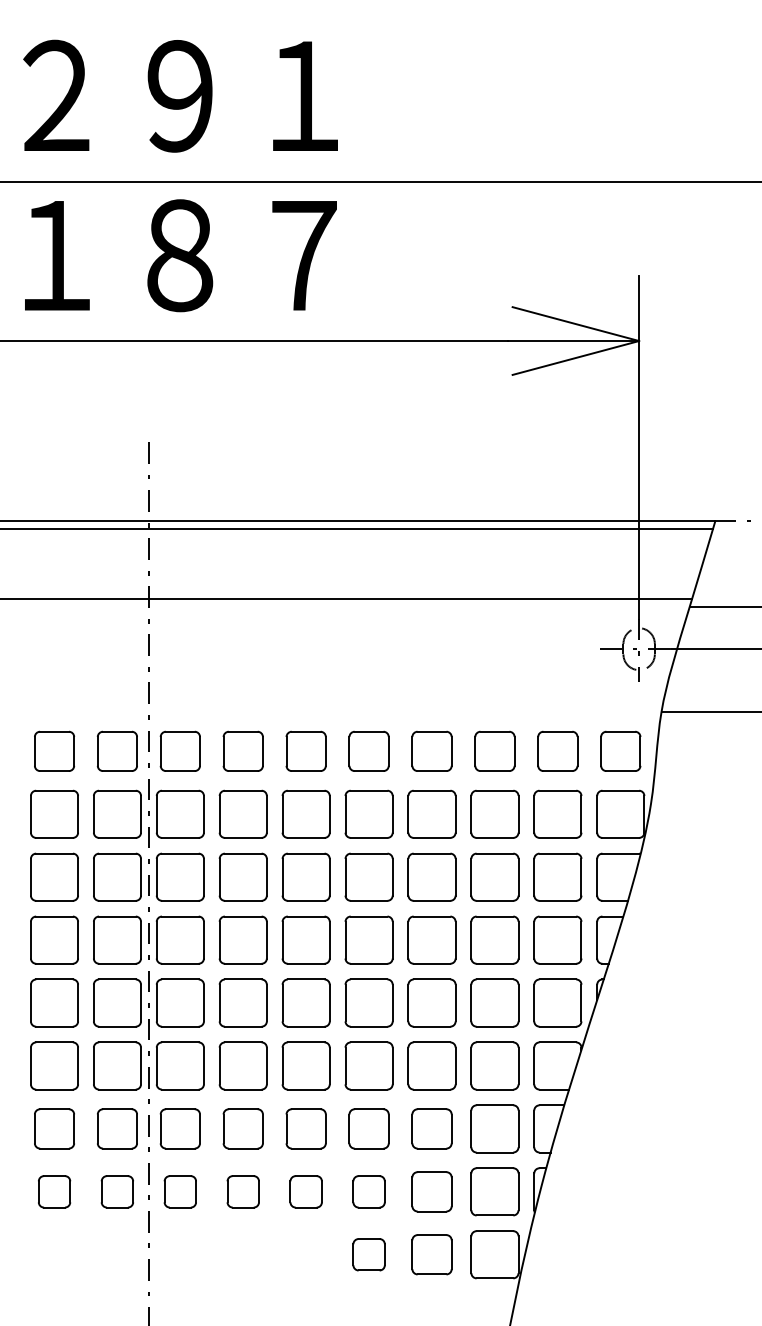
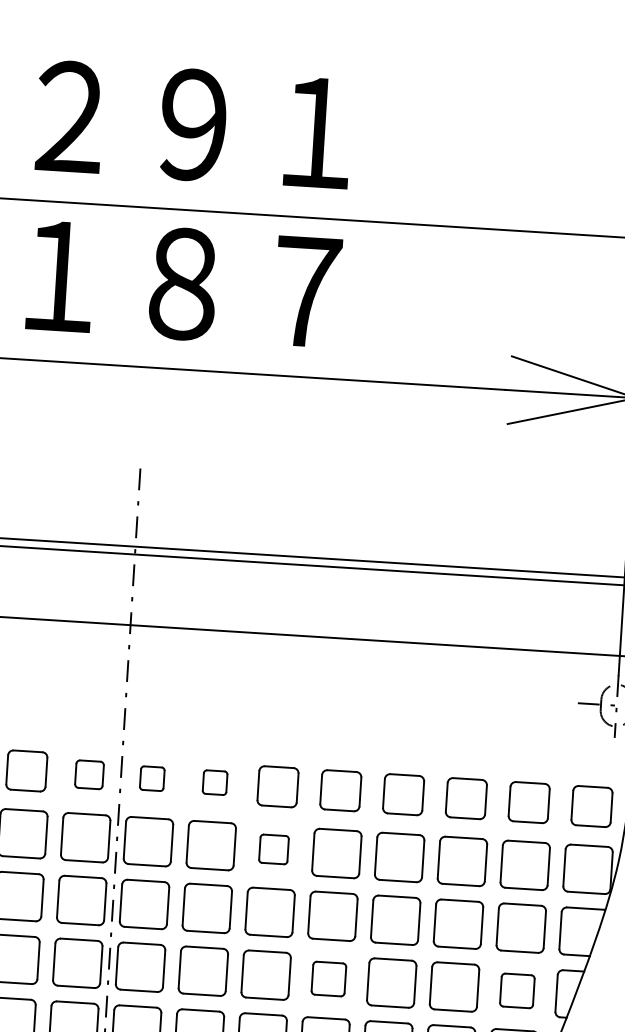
part: (116, 750) -> (88, 773), size x0.7
part: (179, 750) -> (151, 777), size x0.6
part: (242, 750) -> (214, 781), size x0.6
part: (305, 813) -> (273, 848), size x0.6
part: (368, 939) -> (328, 978), size x0.7
part: (557, 939) -> (517, 990), size x0.7

